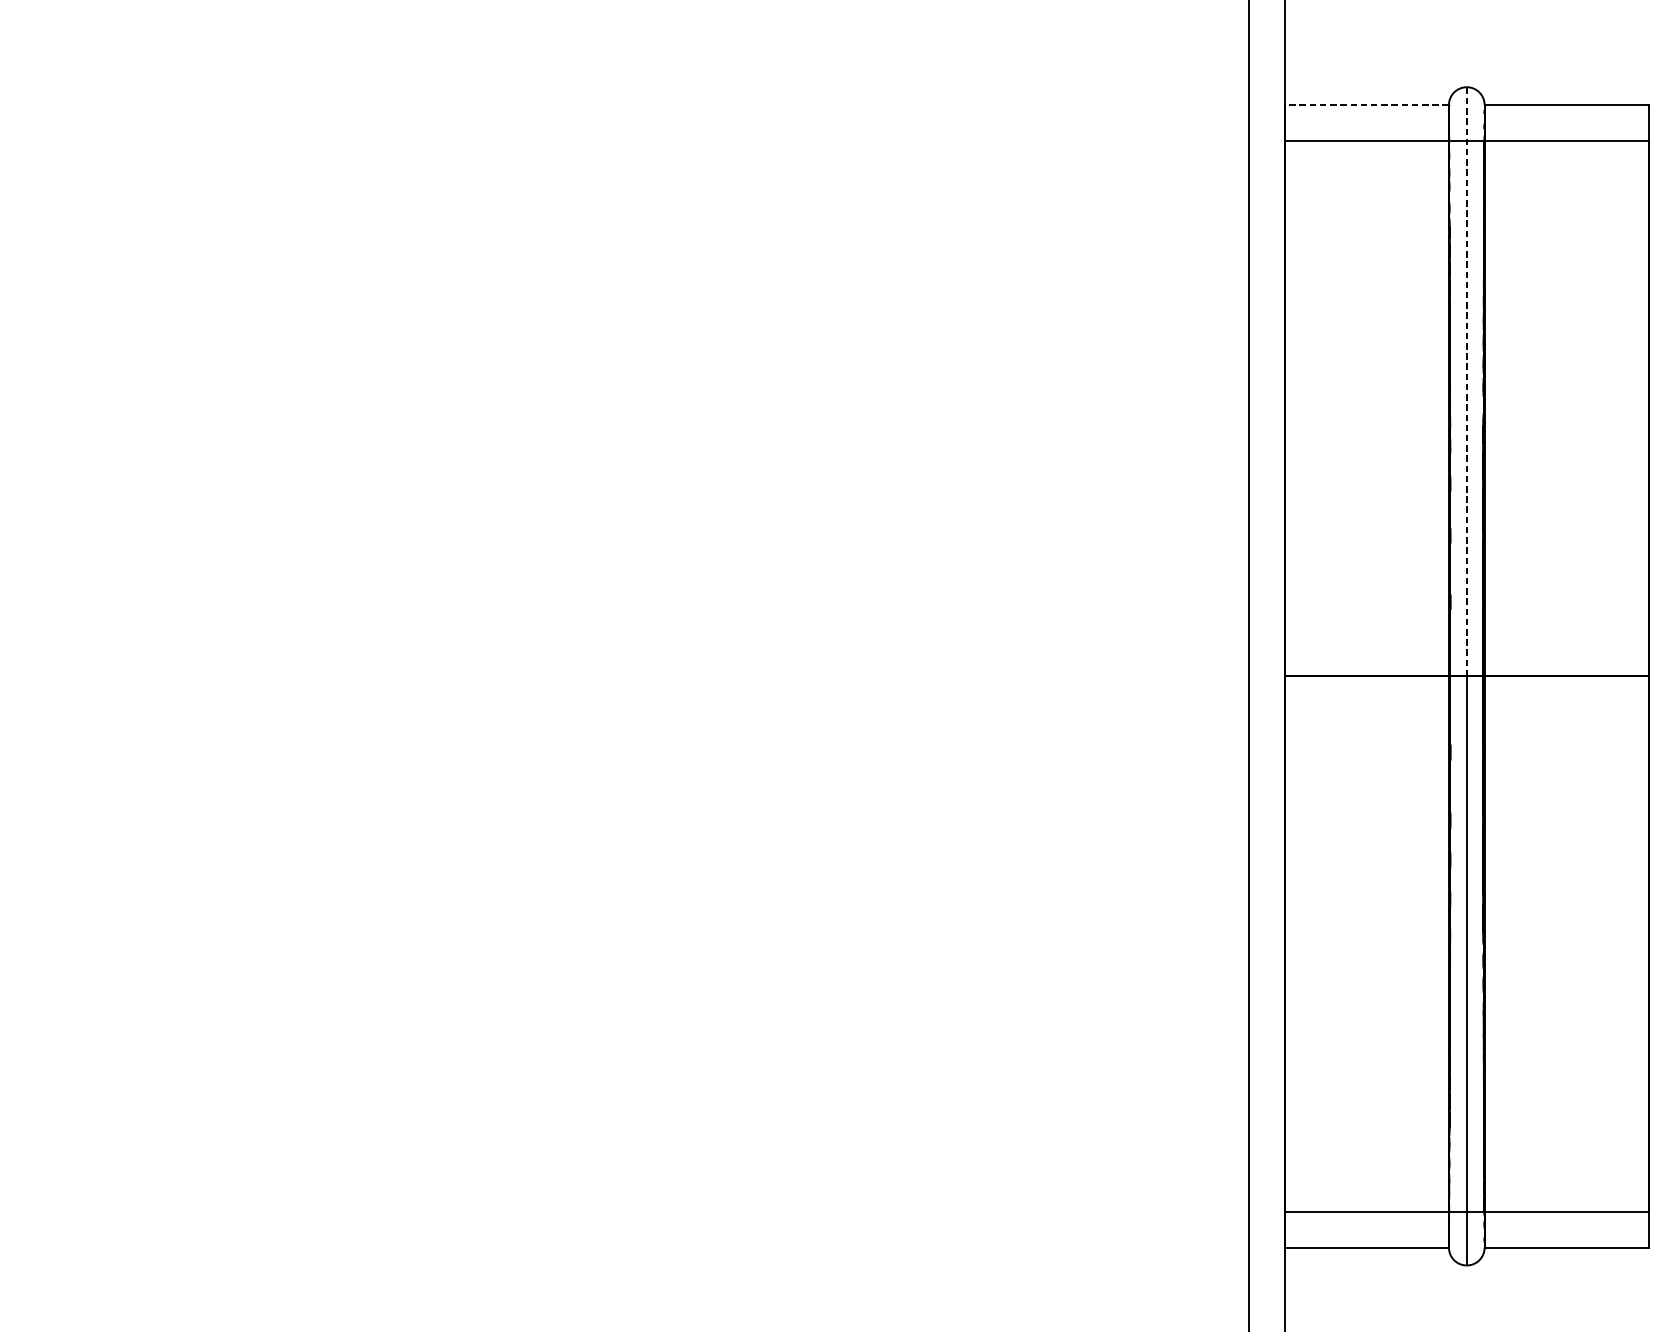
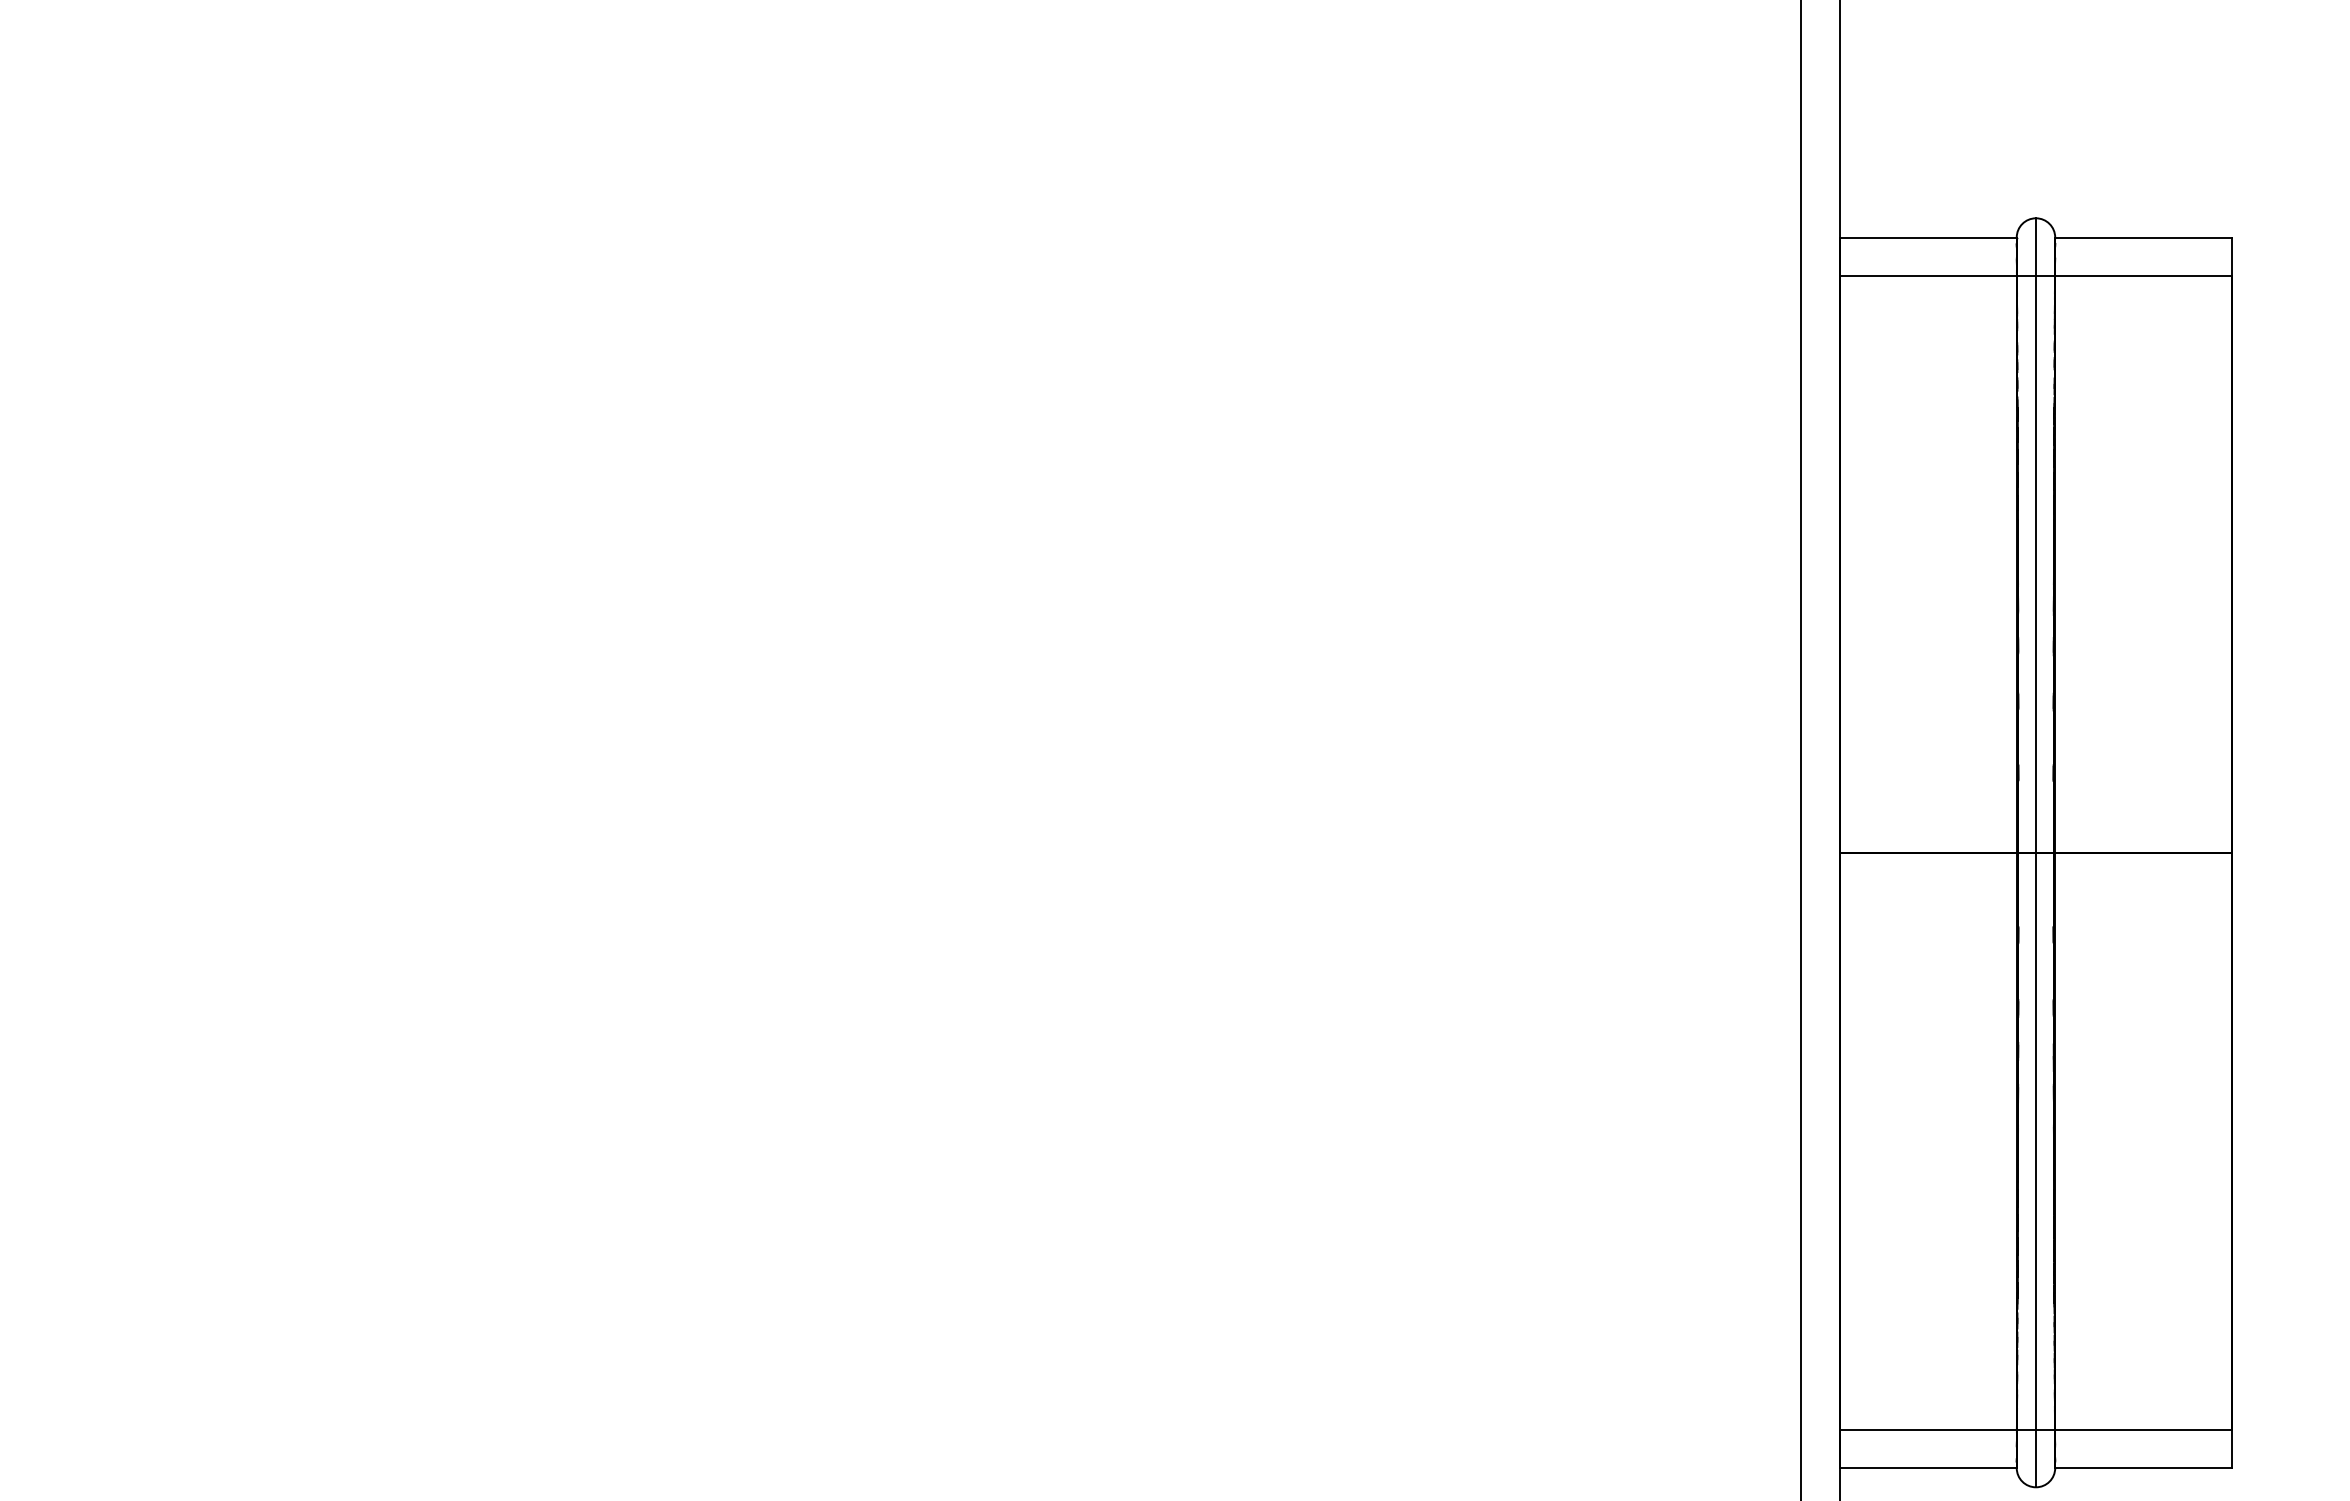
line: (1366, 105) -> (1927, 237), dashed -> solid
line: (1466, 381) -> (2035, 535), dashed -> solid

